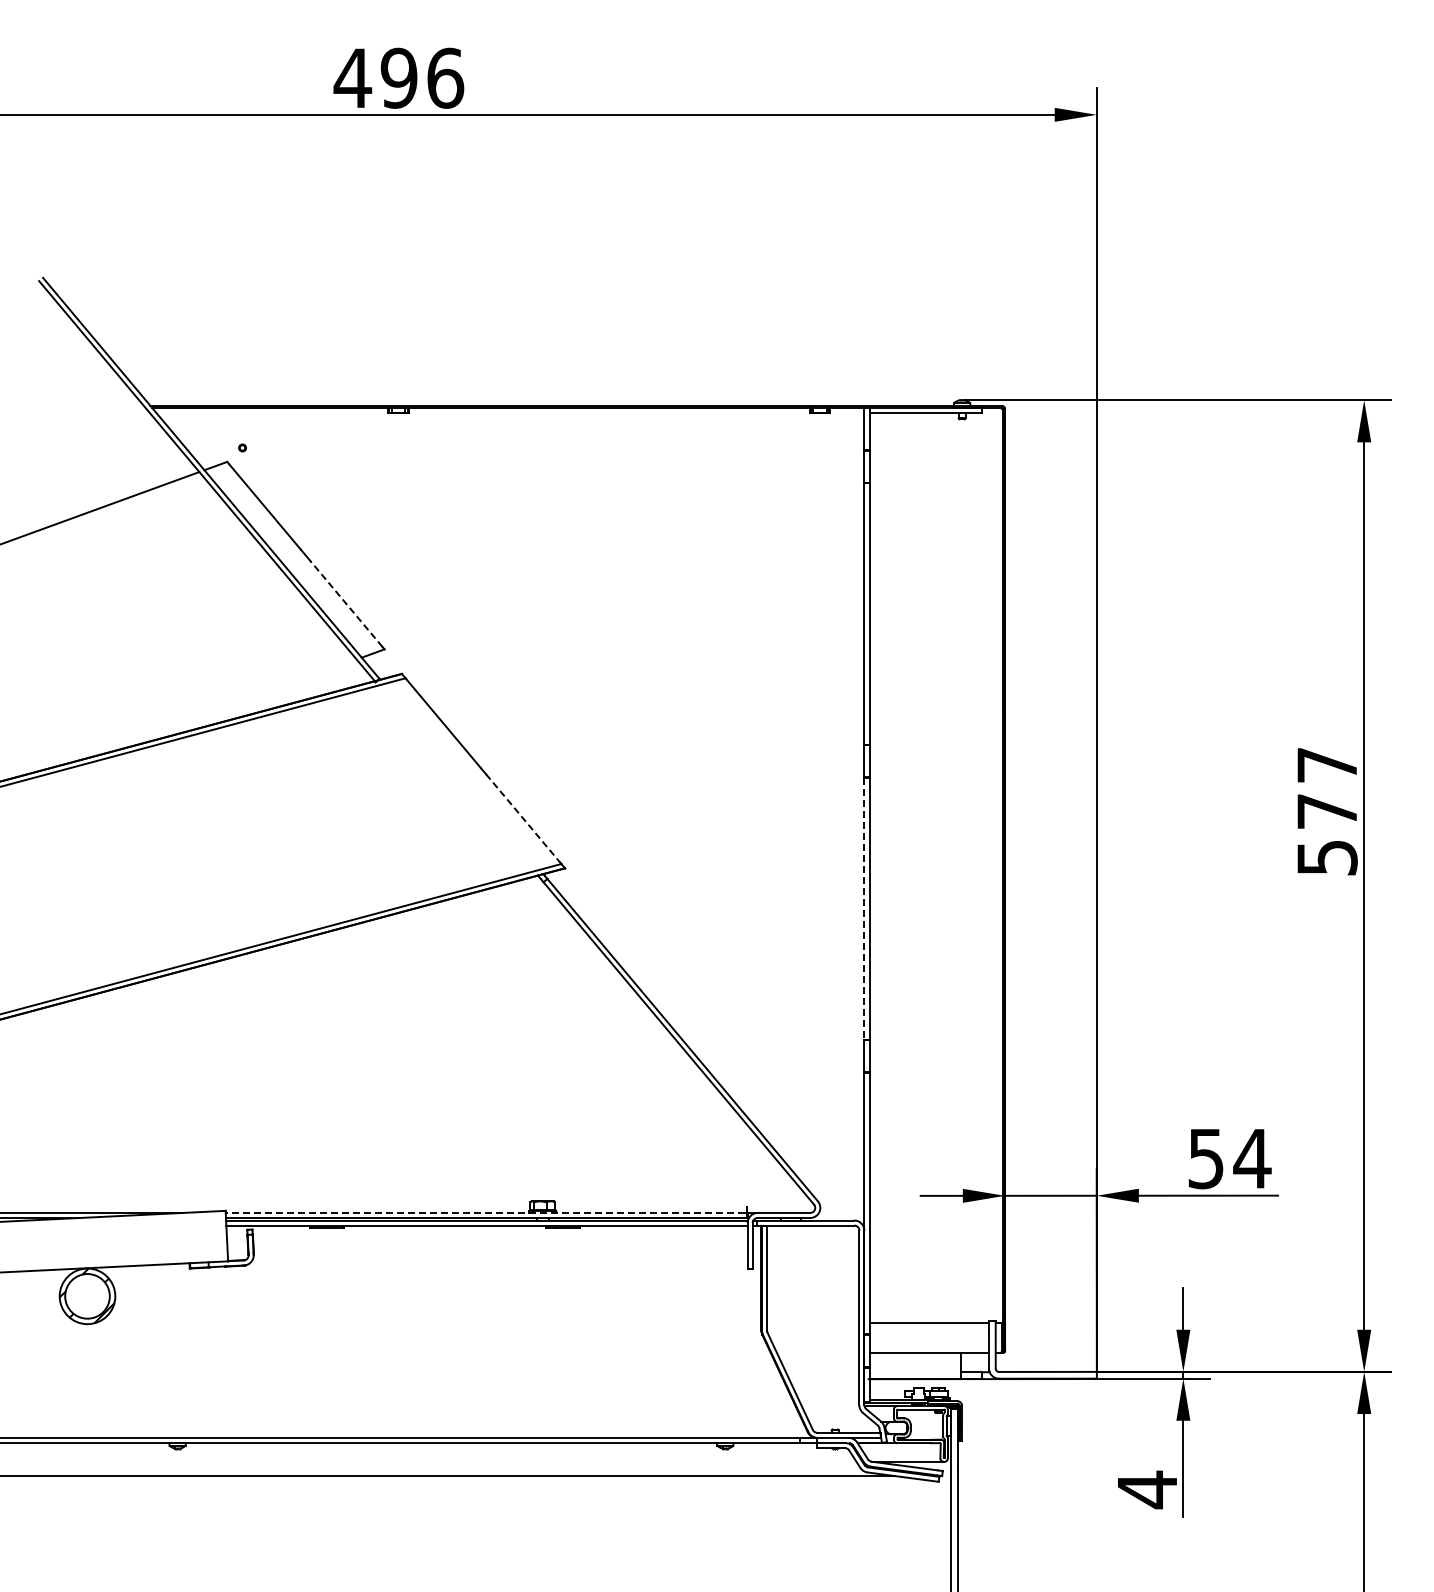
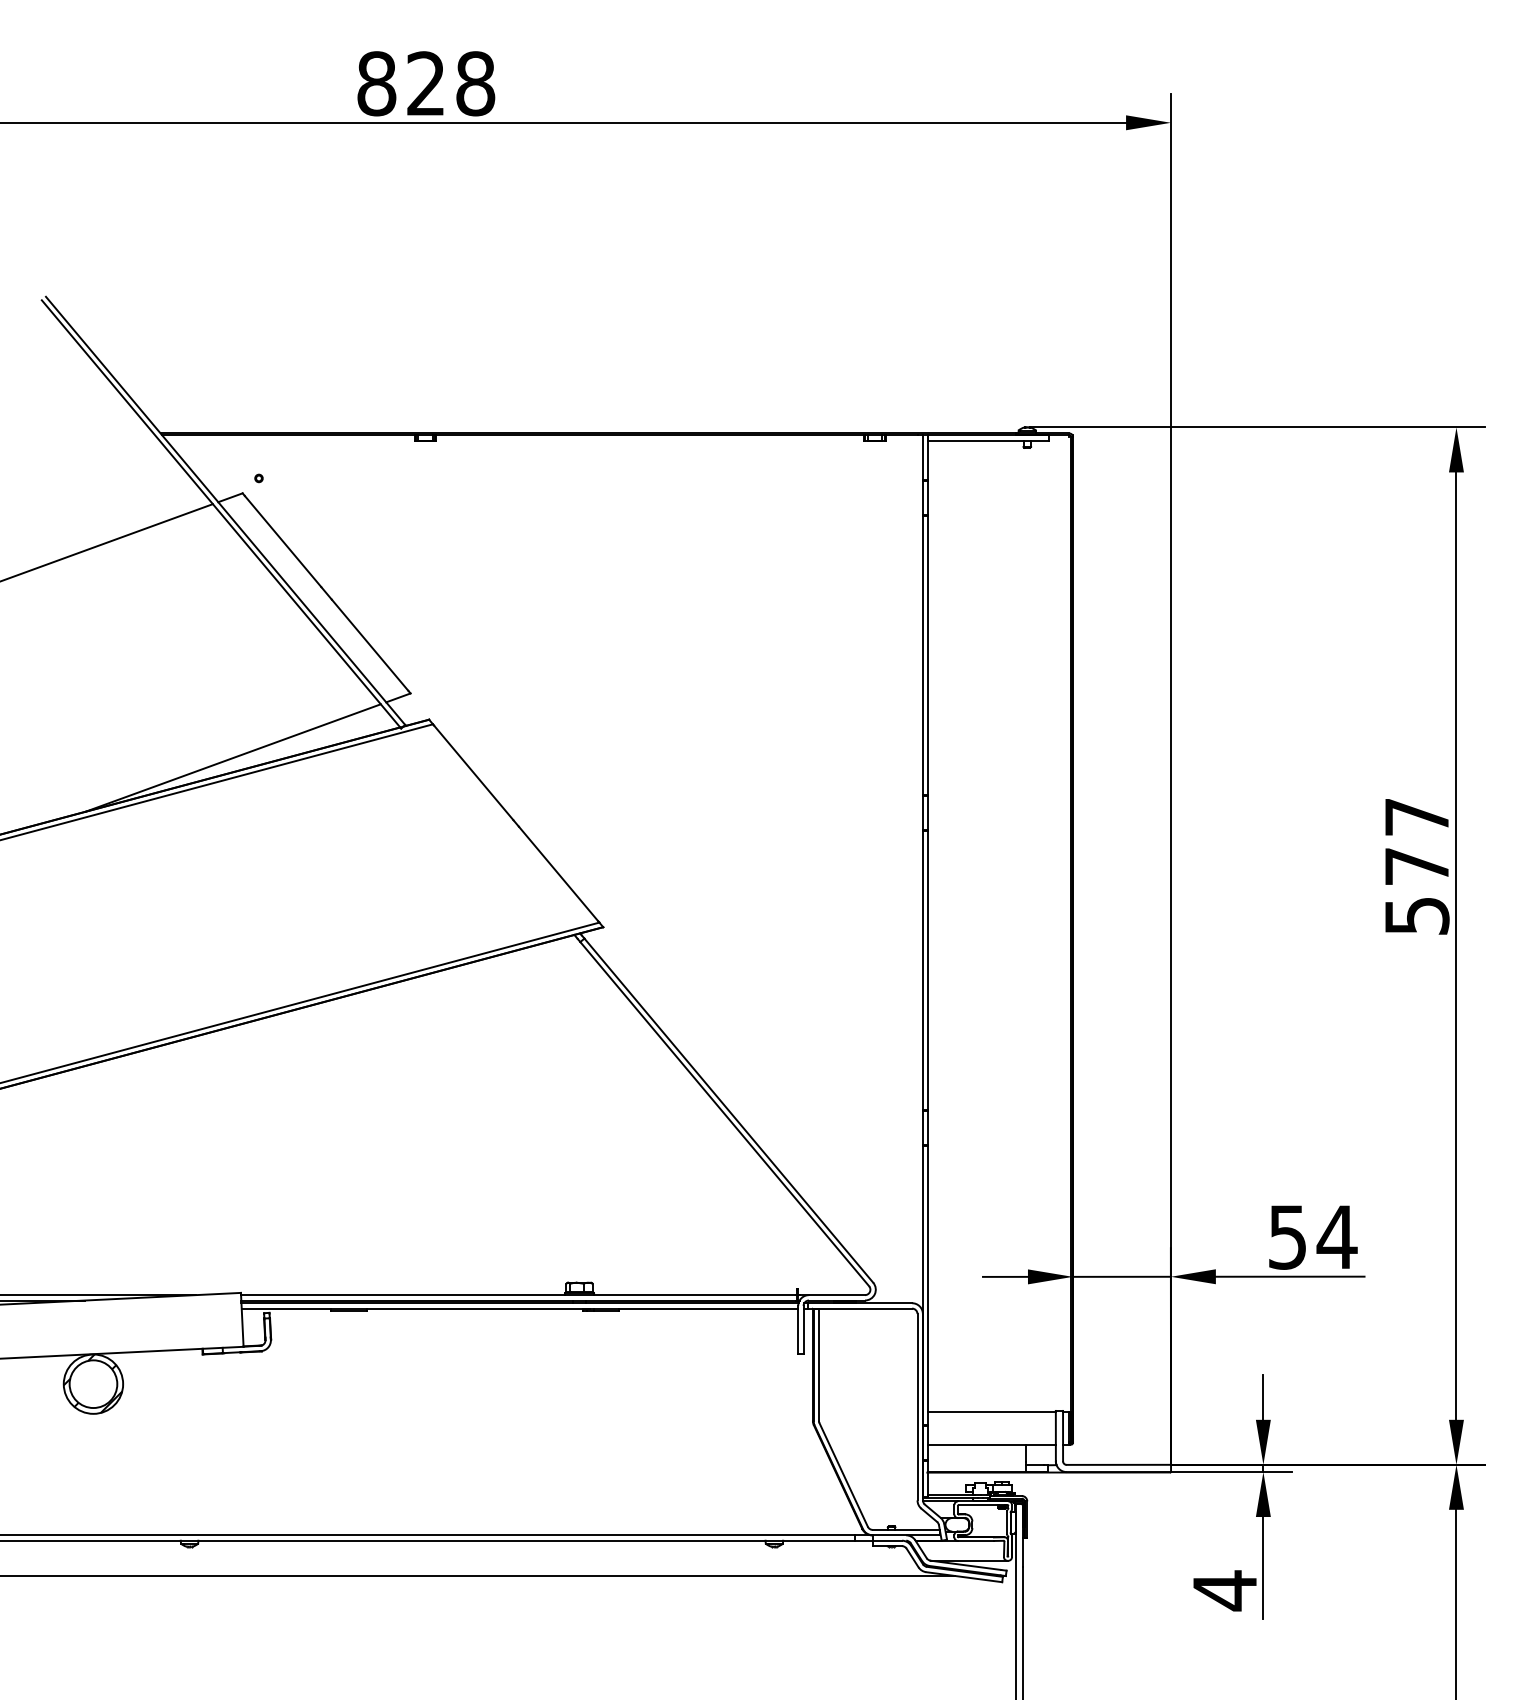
text: (398, 77) -> (425, 82), 496 -> 828
line: (346, 604) -> (369, 645), dashed -> solid
line: (218, 709) -> (233, 757), added
line: (523, 818) -> (558, 874), dashed -> solid
line: (864, 908) -> (922, 970), dashed -> solid
line: (485, 1212) -> (518, 1294), dashed -> solid

